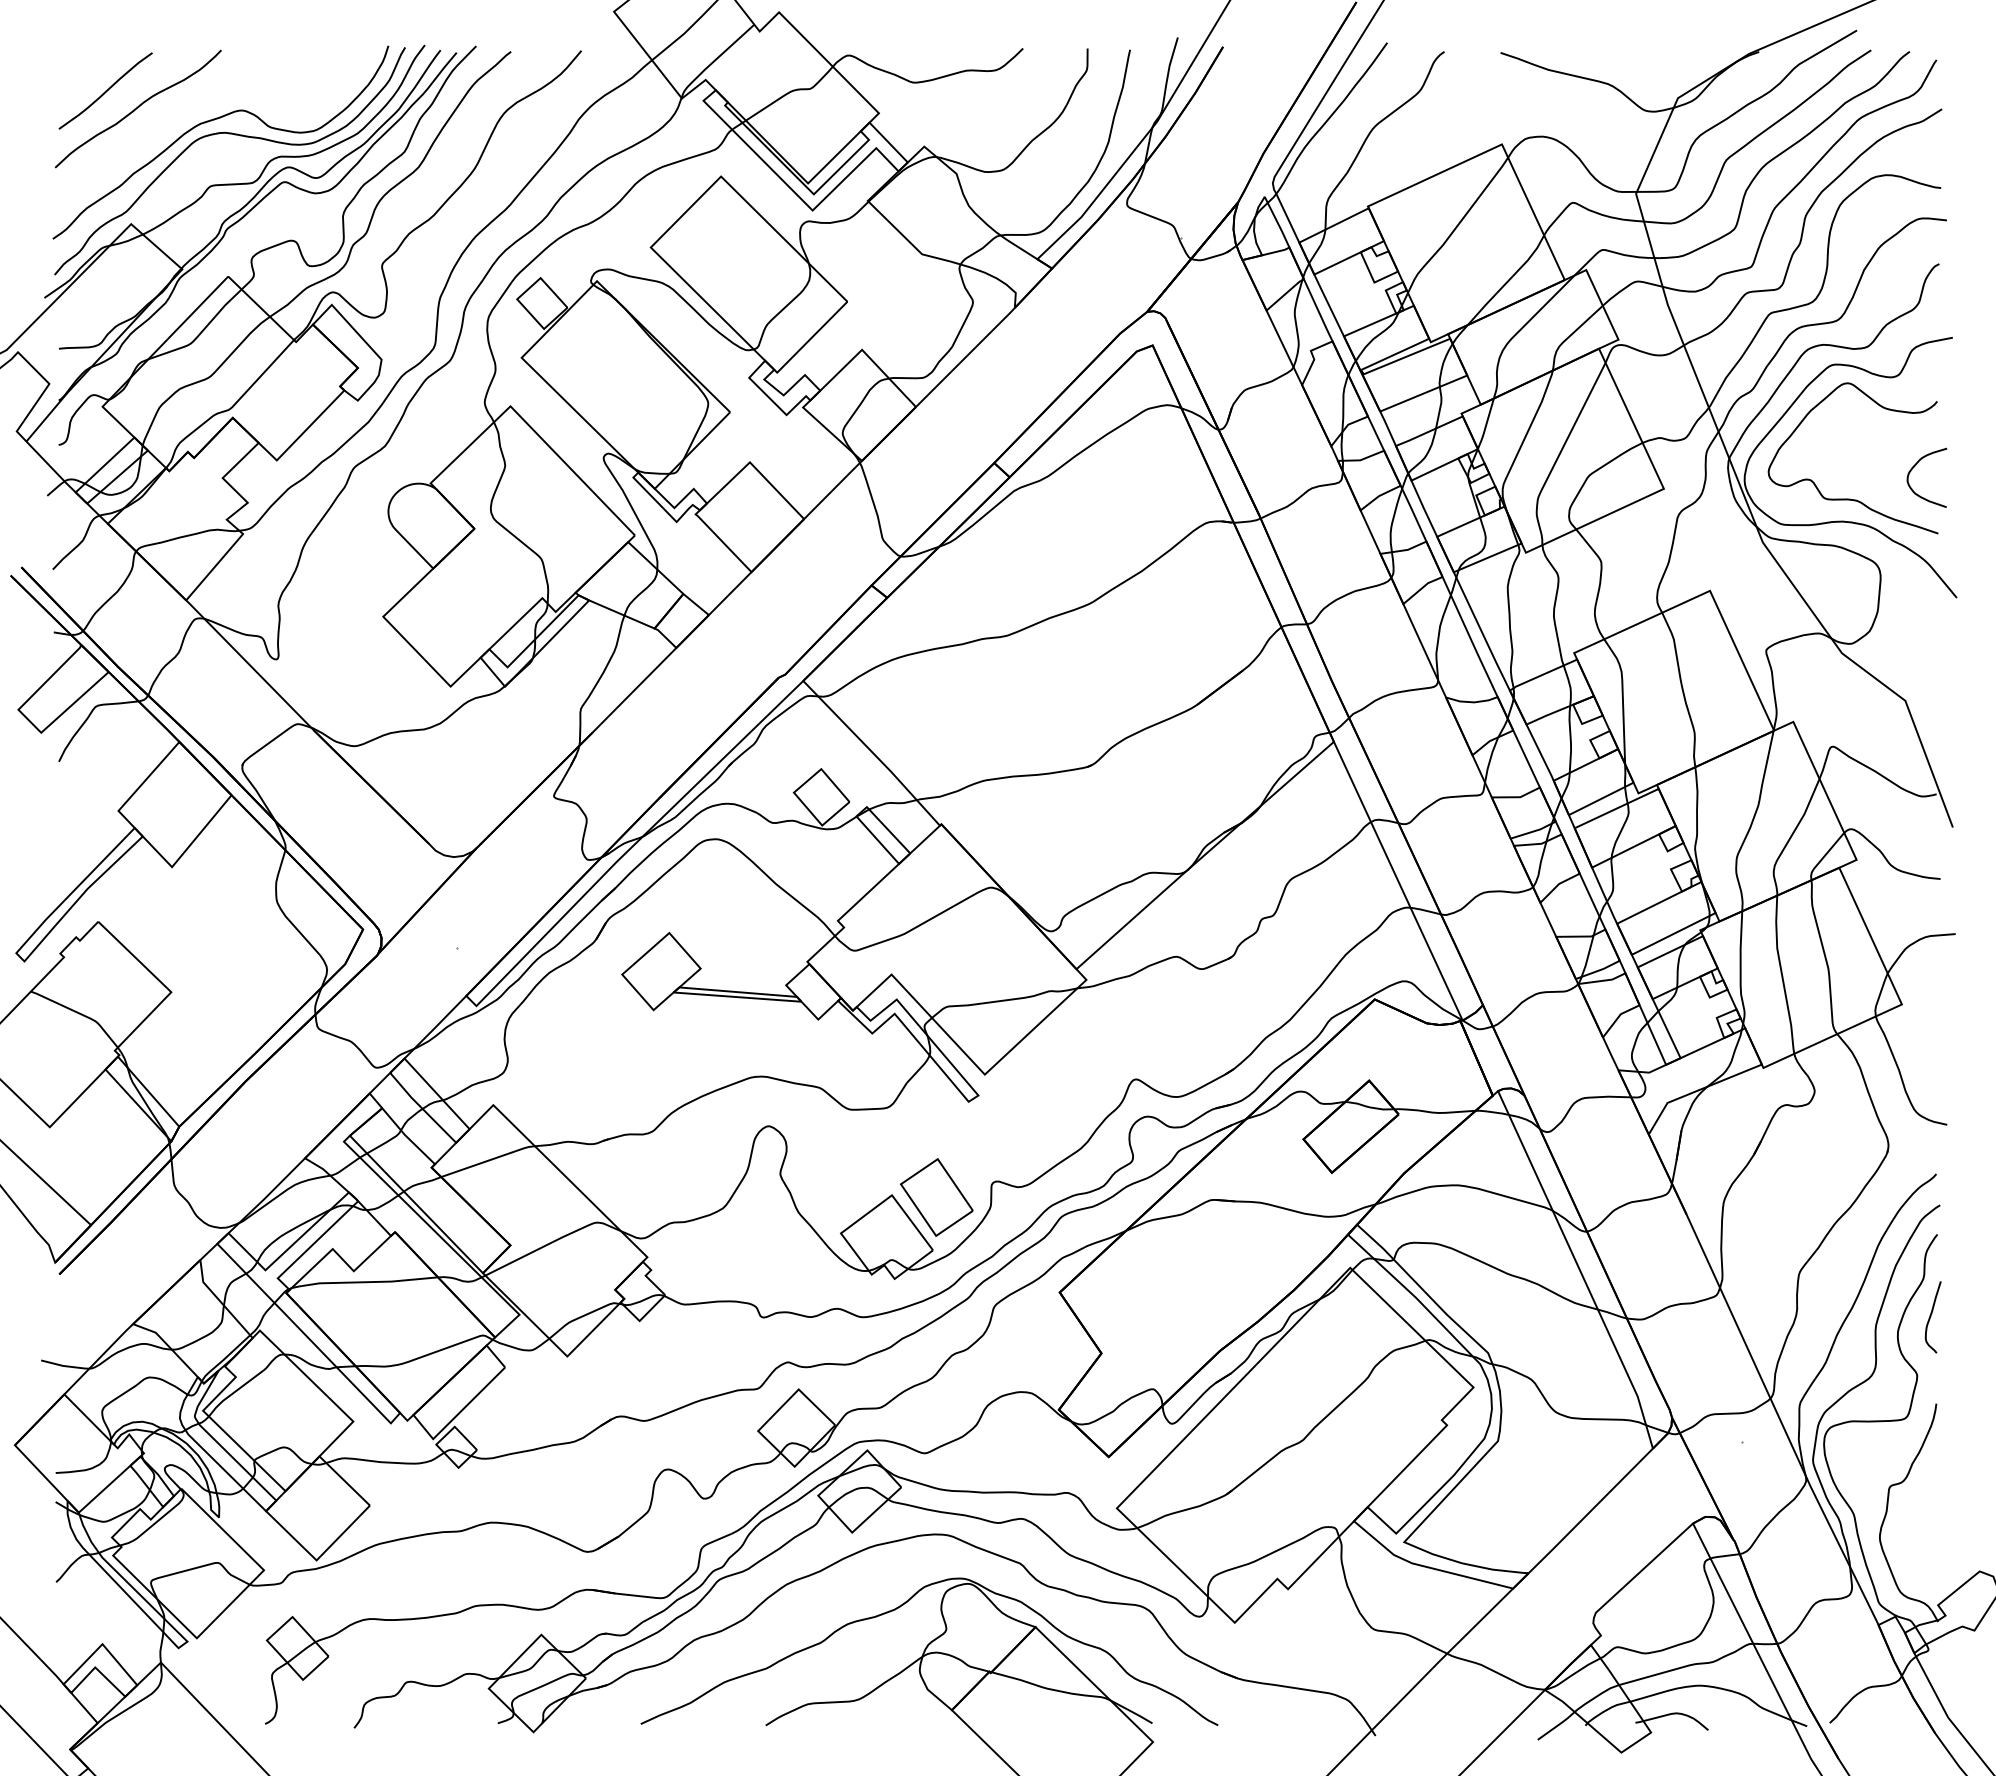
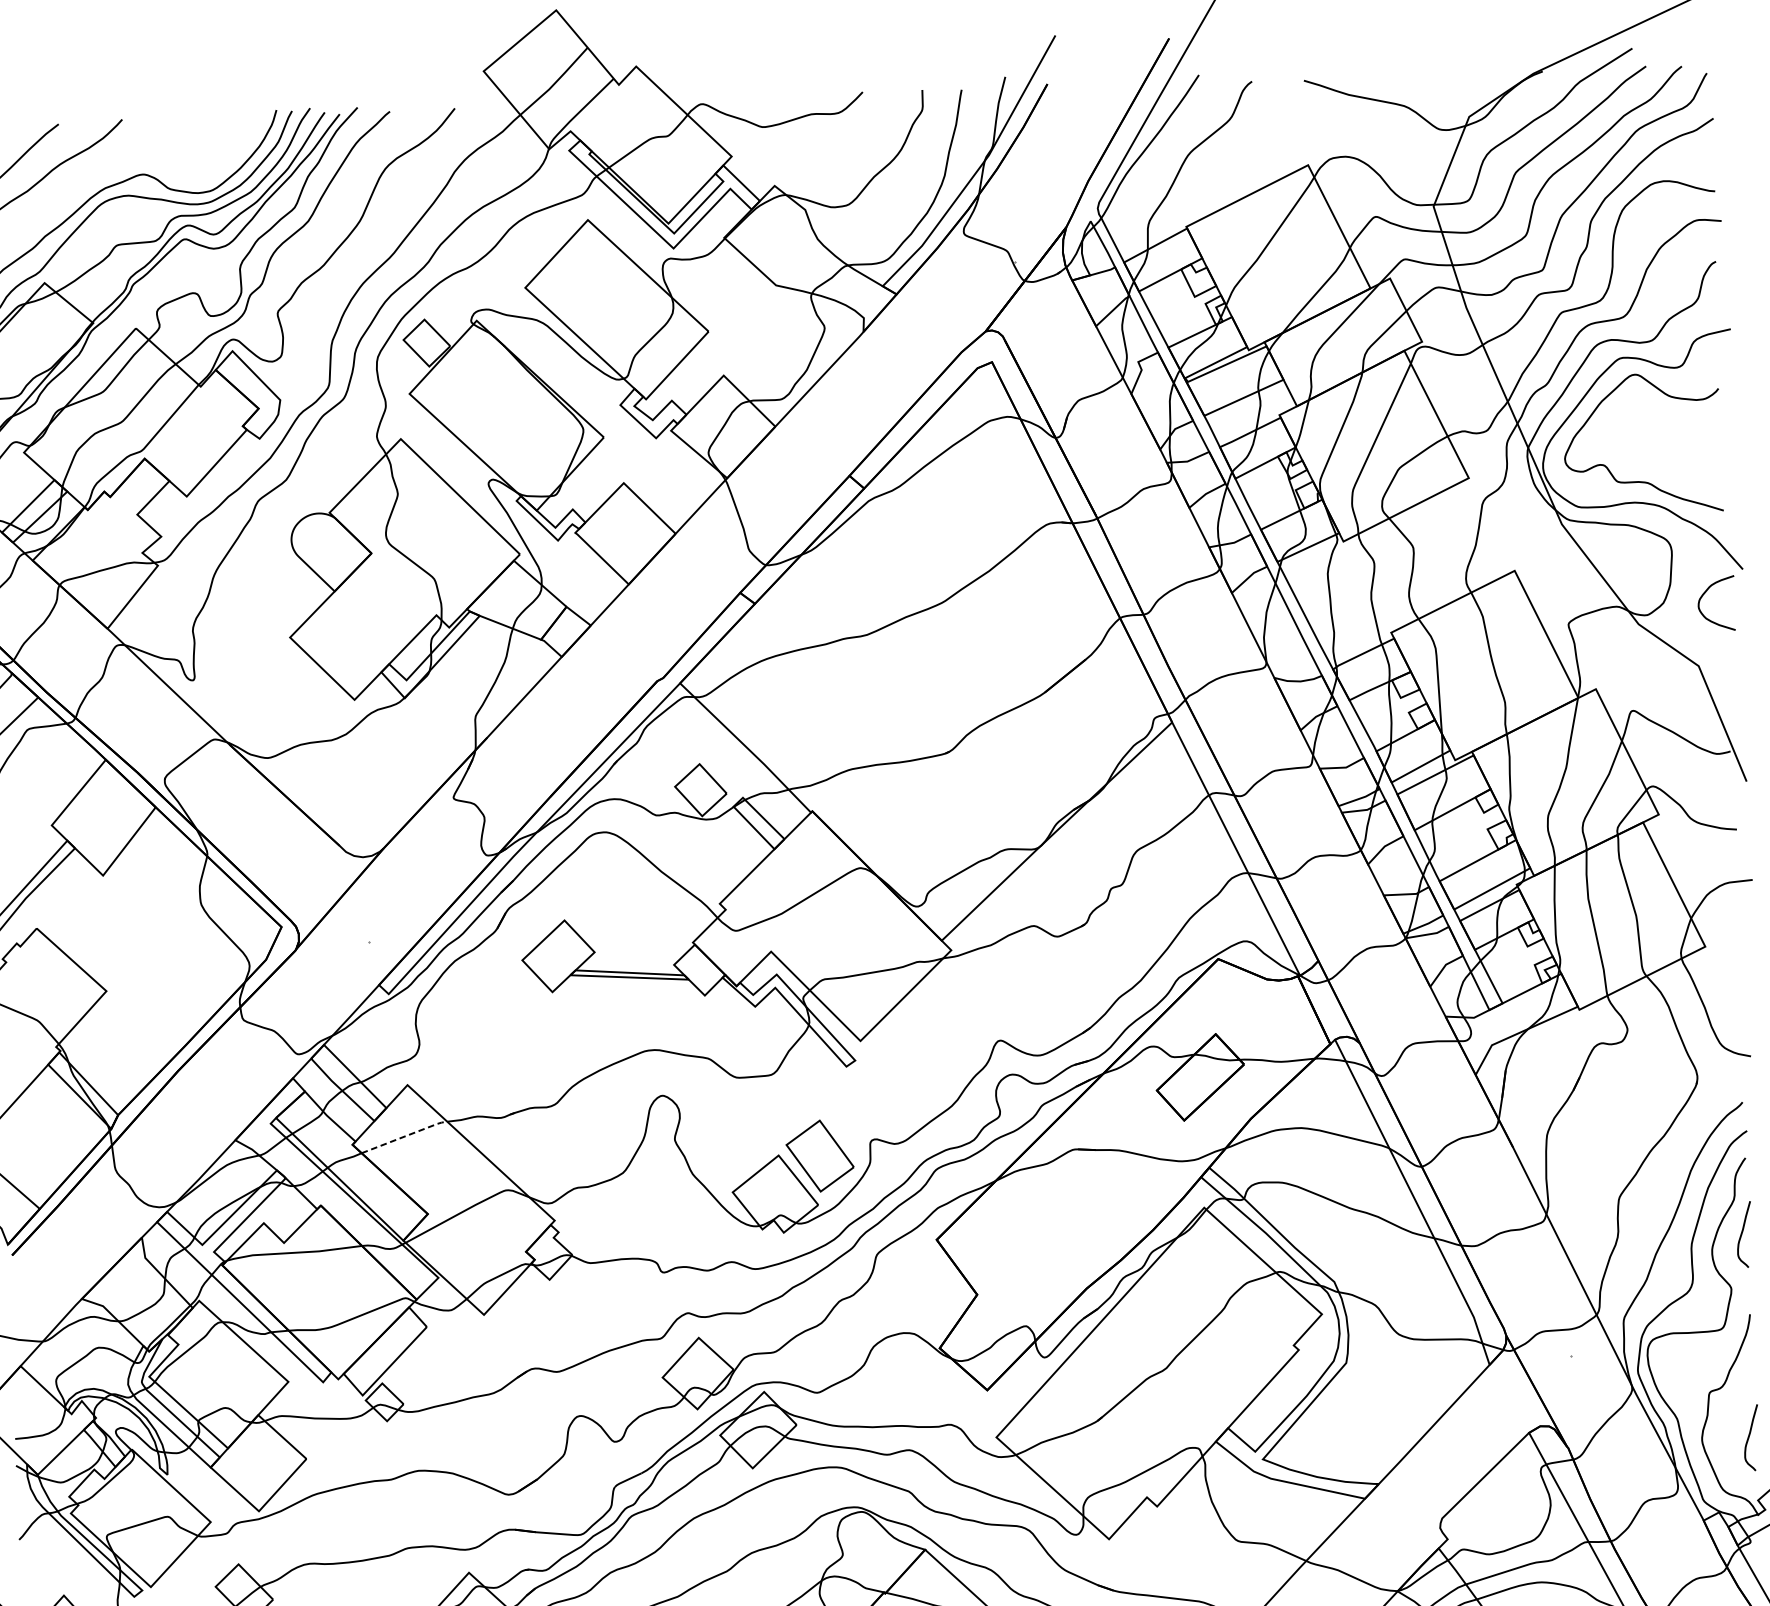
curve: (1915, 466) -> (1705, 593), moved
line: (489, 1160) -> (405, 1136), solid -> dashed
curve: (1931, 1536) -> (1749, 1437), added

